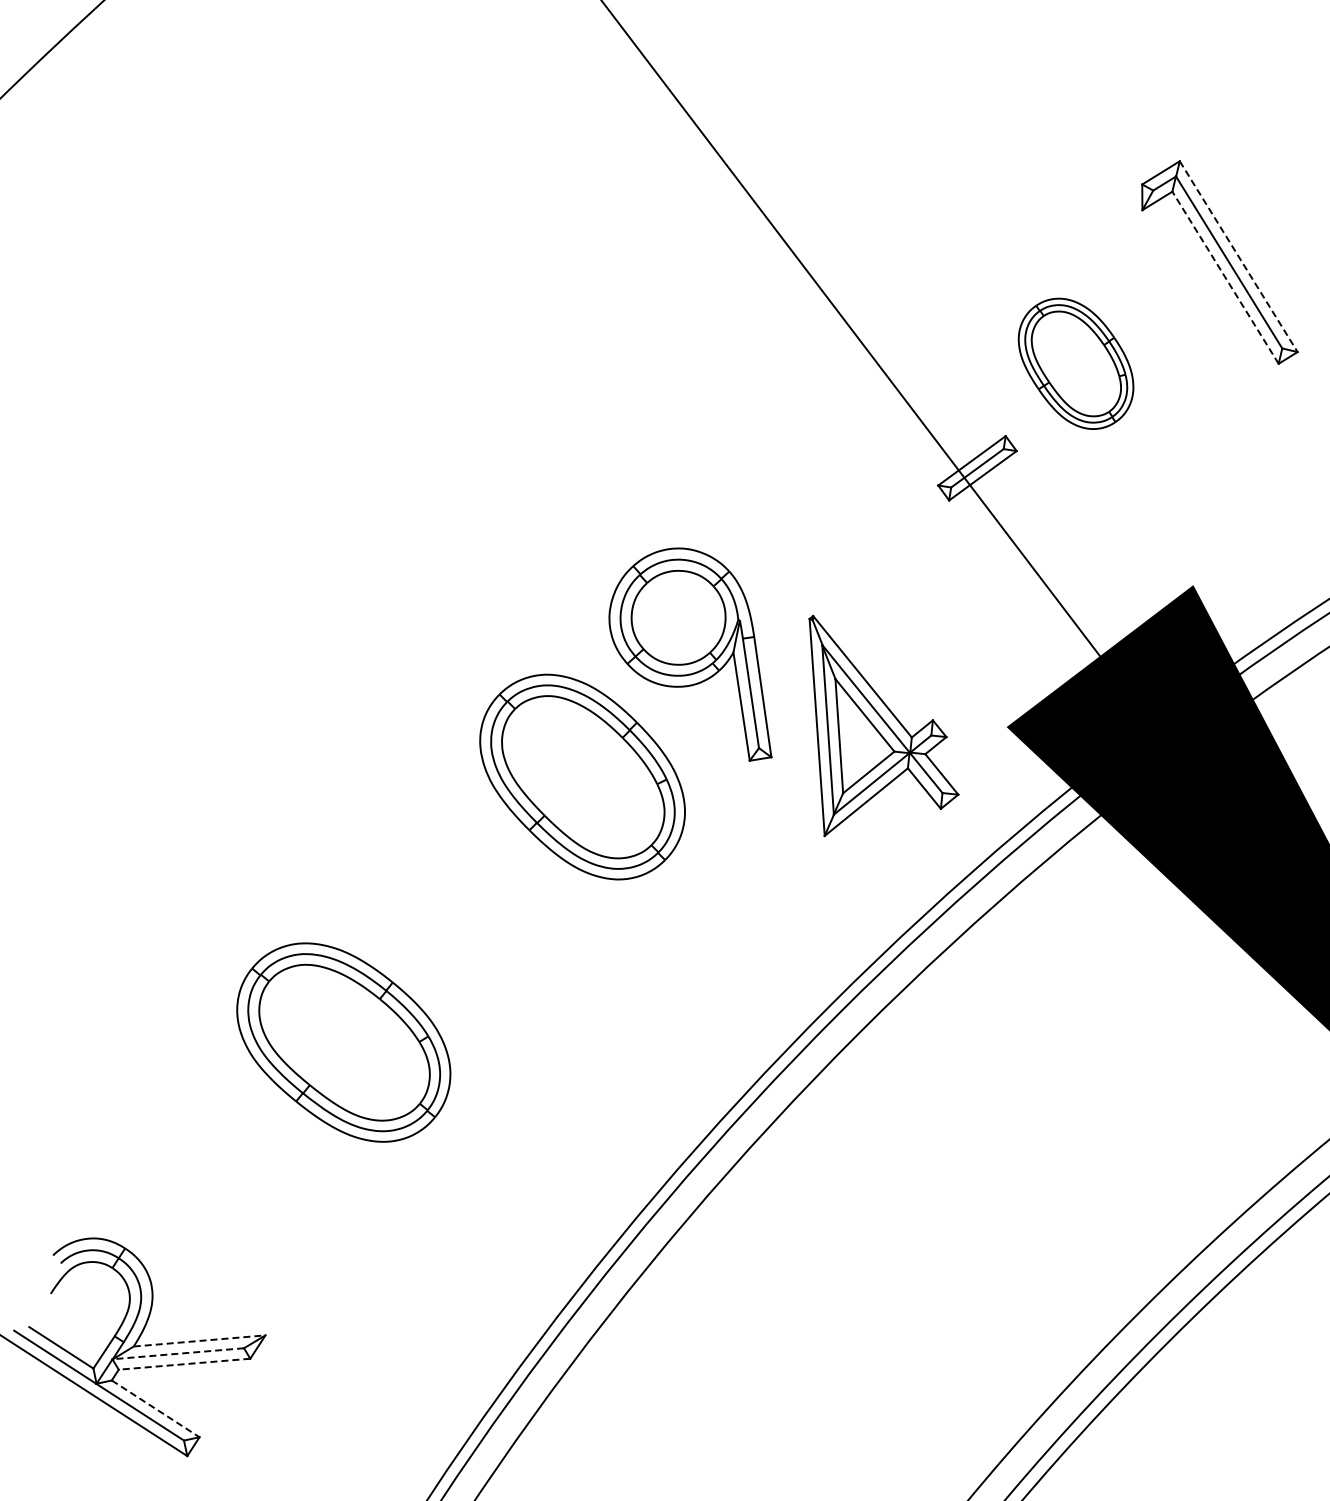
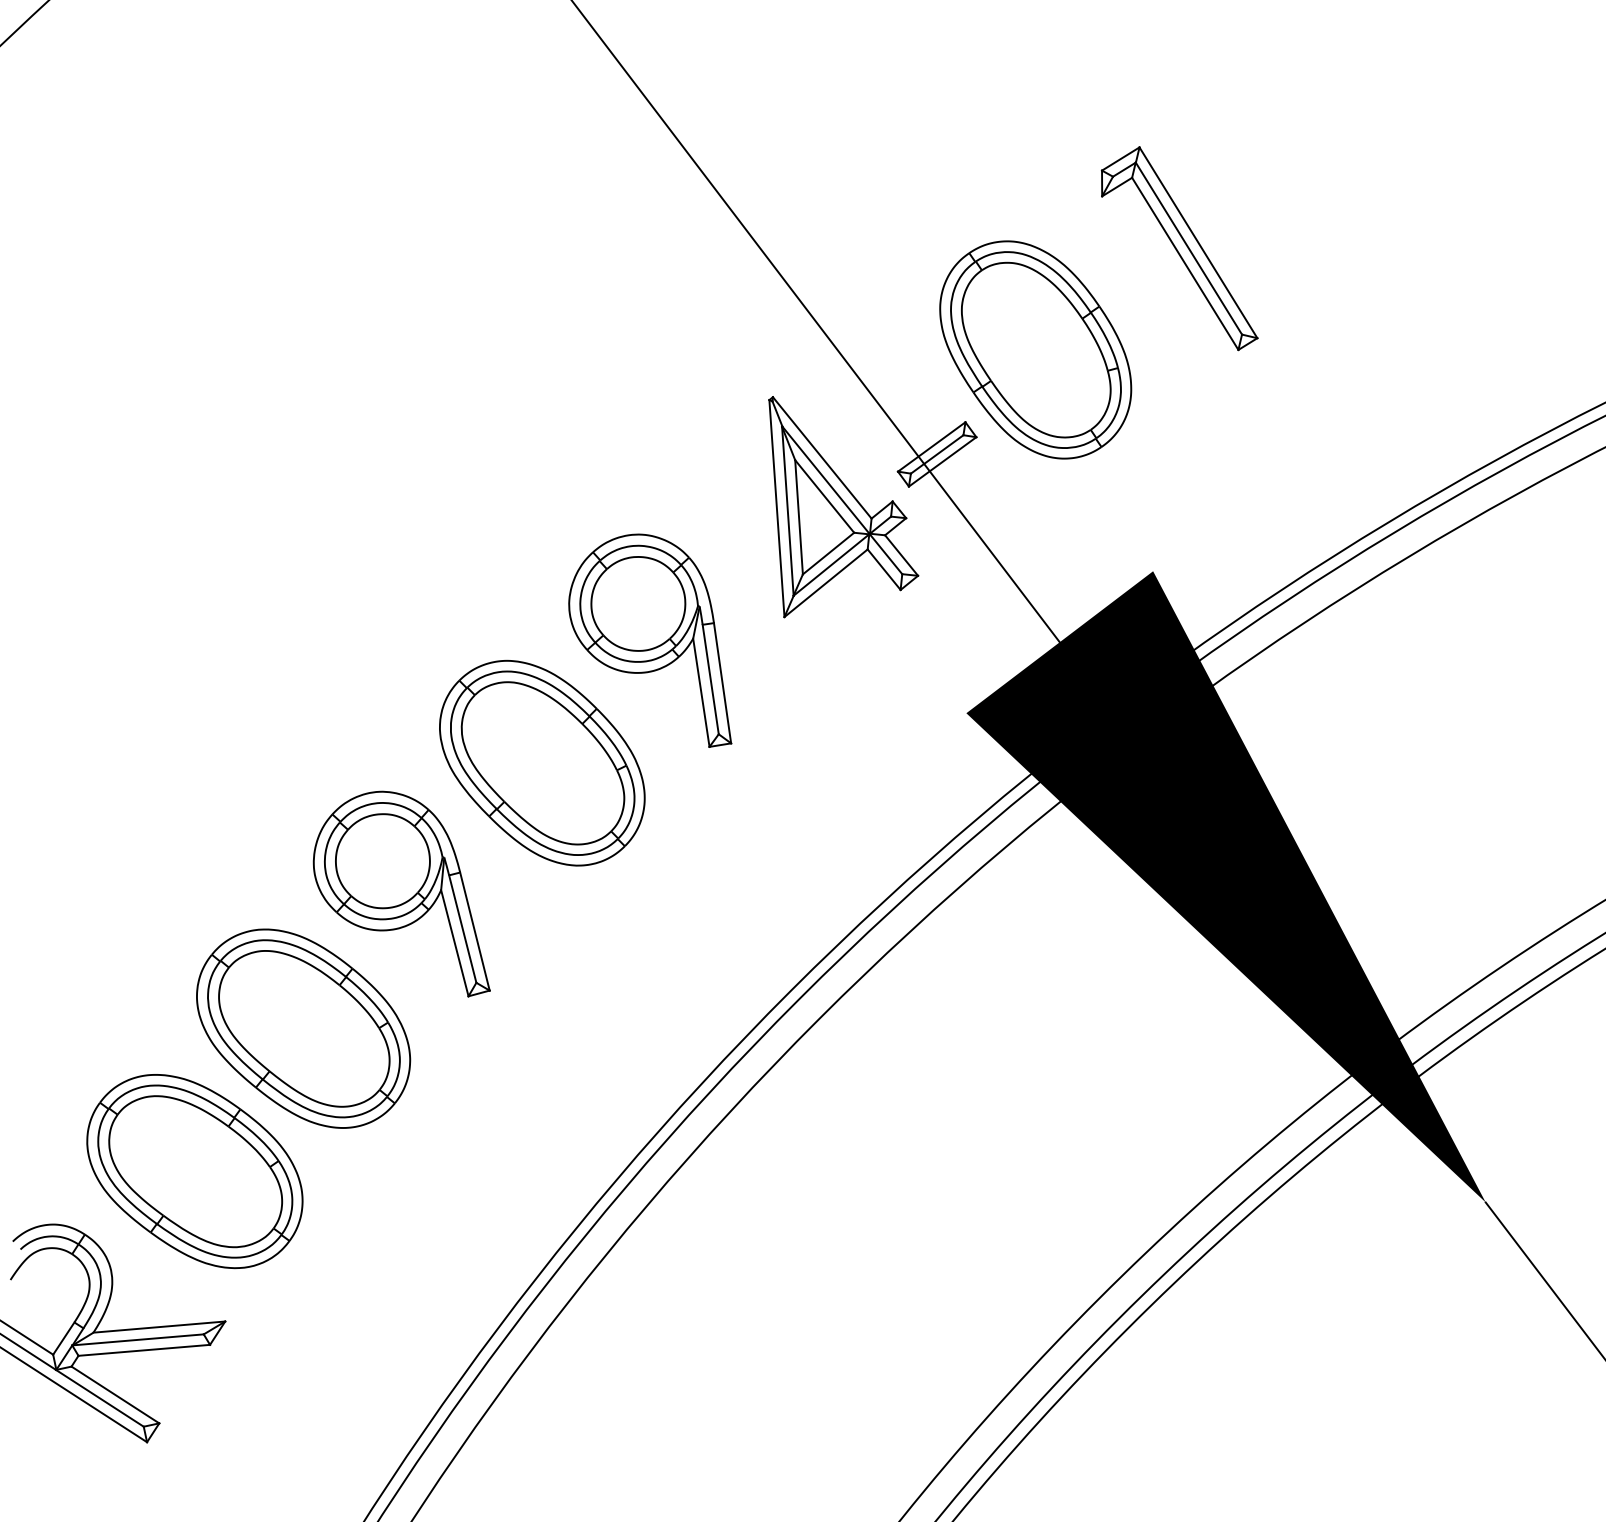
line: (1238, 257) -> (1198, 243), dashed -> solid
line: (1225, 277) -> (1185, 263), dashed -> solid
part: (1075, 363) -> (1035, 349), size x1.67
part: (883, 726) -> (843, 507), moved
part: (441, 907) -> (401, 893), added
part: (234, 1185) -> (194, 1171), added
line: (199, 1341) -> (159, 1327), dashed -> solid
line: (178, 1353) -> (138, 1339), dashed -> solid
line: (183, 1364) -> (143, 1350), dashed -> solid
line: (155, 1409) -> (115, 1395), dashed -> solid

